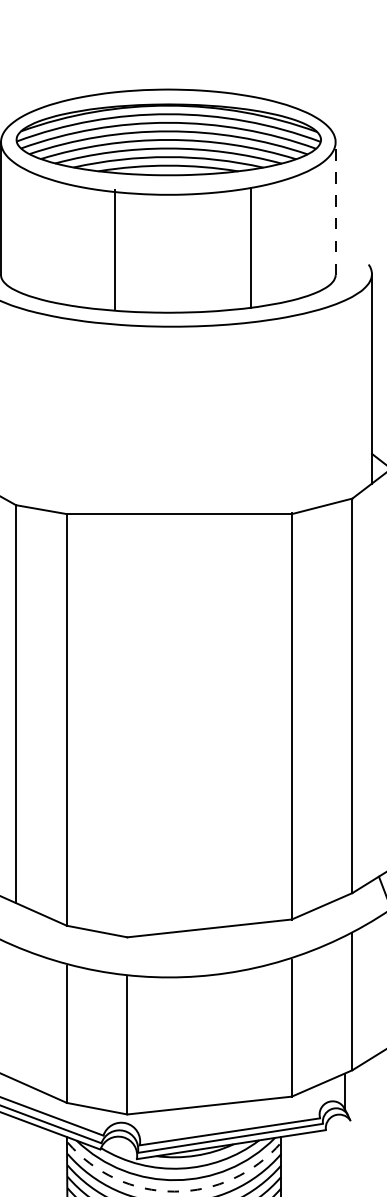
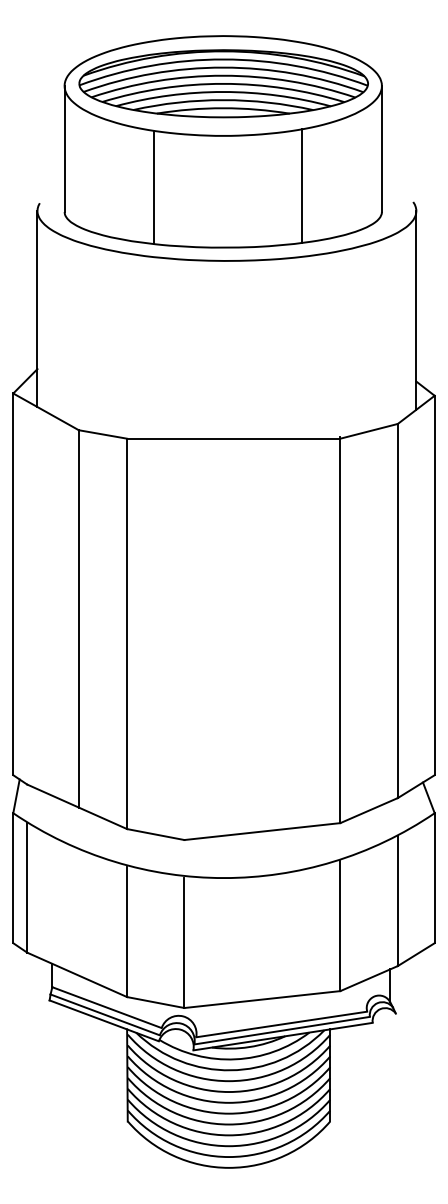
line: (335, 208) -> (381, 148), dashed -> solid
line: (115, 249) -> (154, 187), moved
arc: (174, 1191) -> (229, 1081), dashed -> solid

